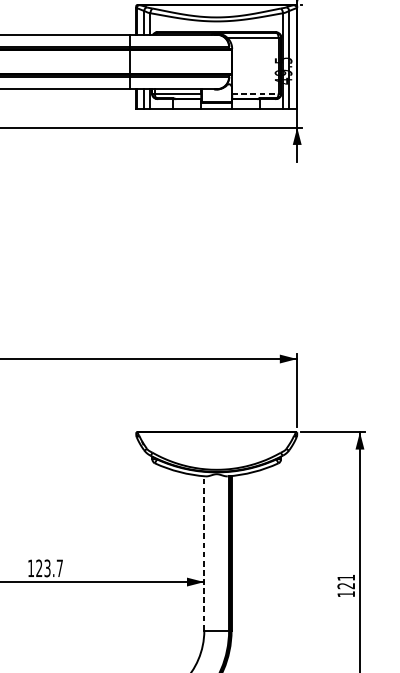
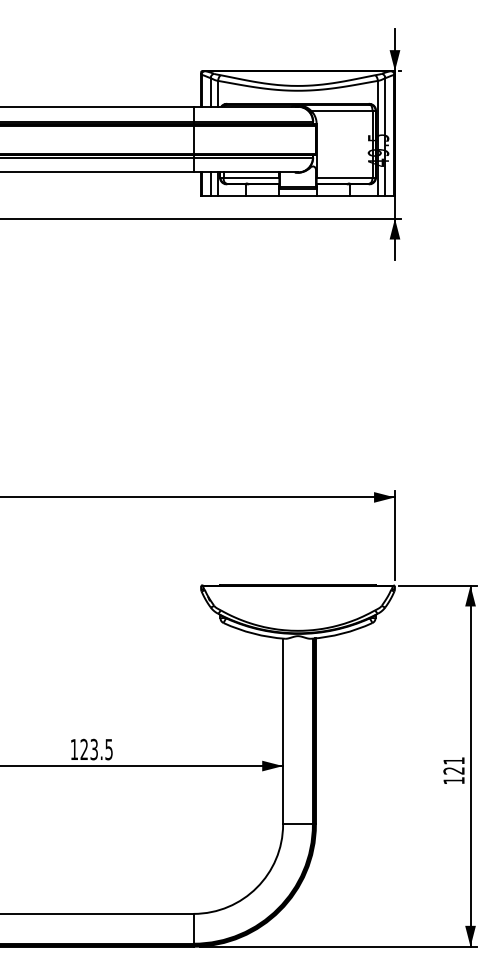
line: (255, 93) -> (344, 177), dashed -> solid
line: (204, 553) -> (283, 731), dashed -> solid
text: (59, 568) -> (108, 749), 123.7 -> 123.5

